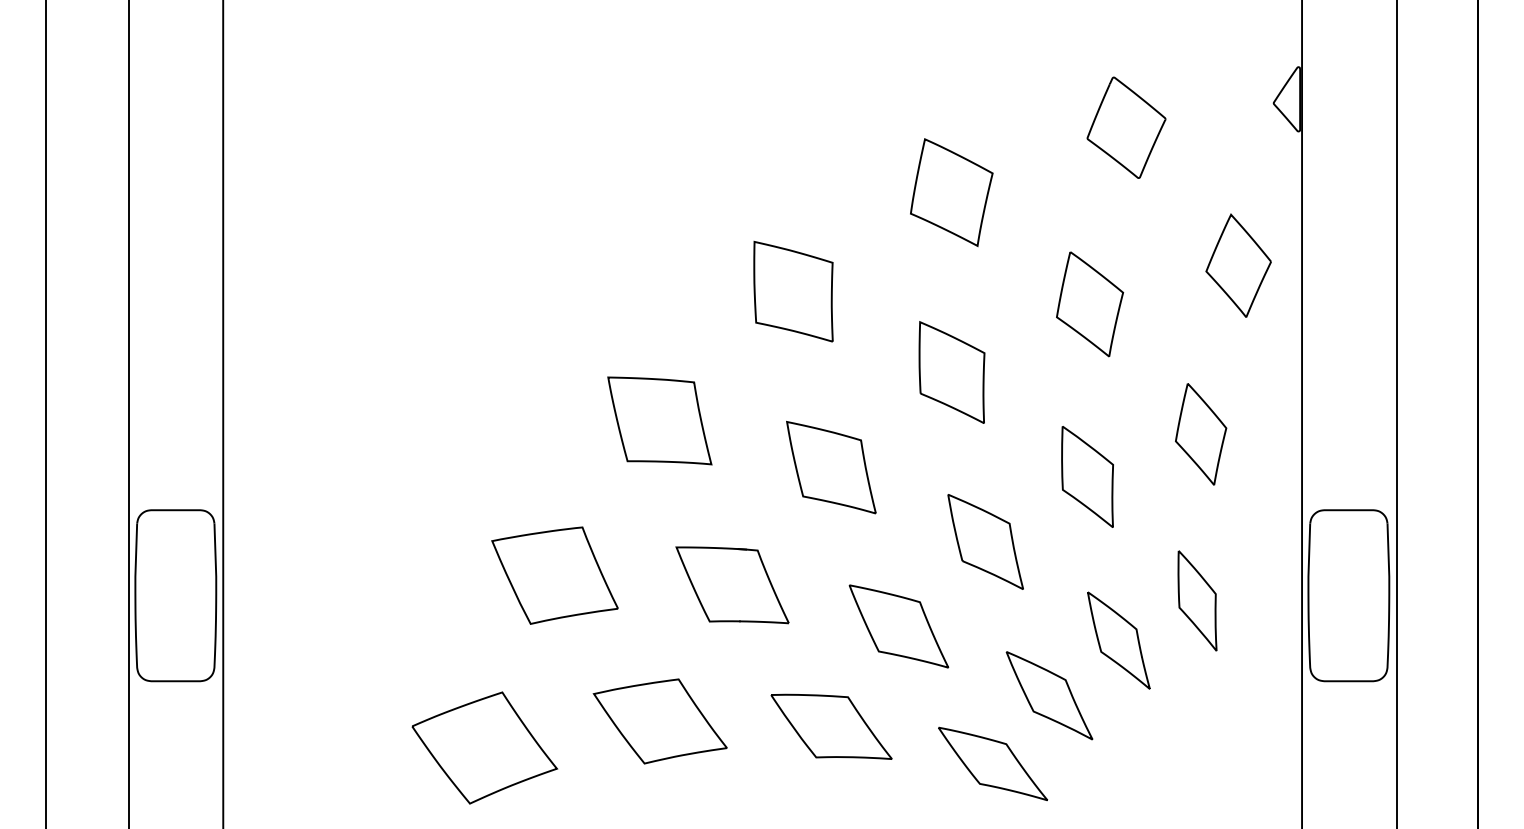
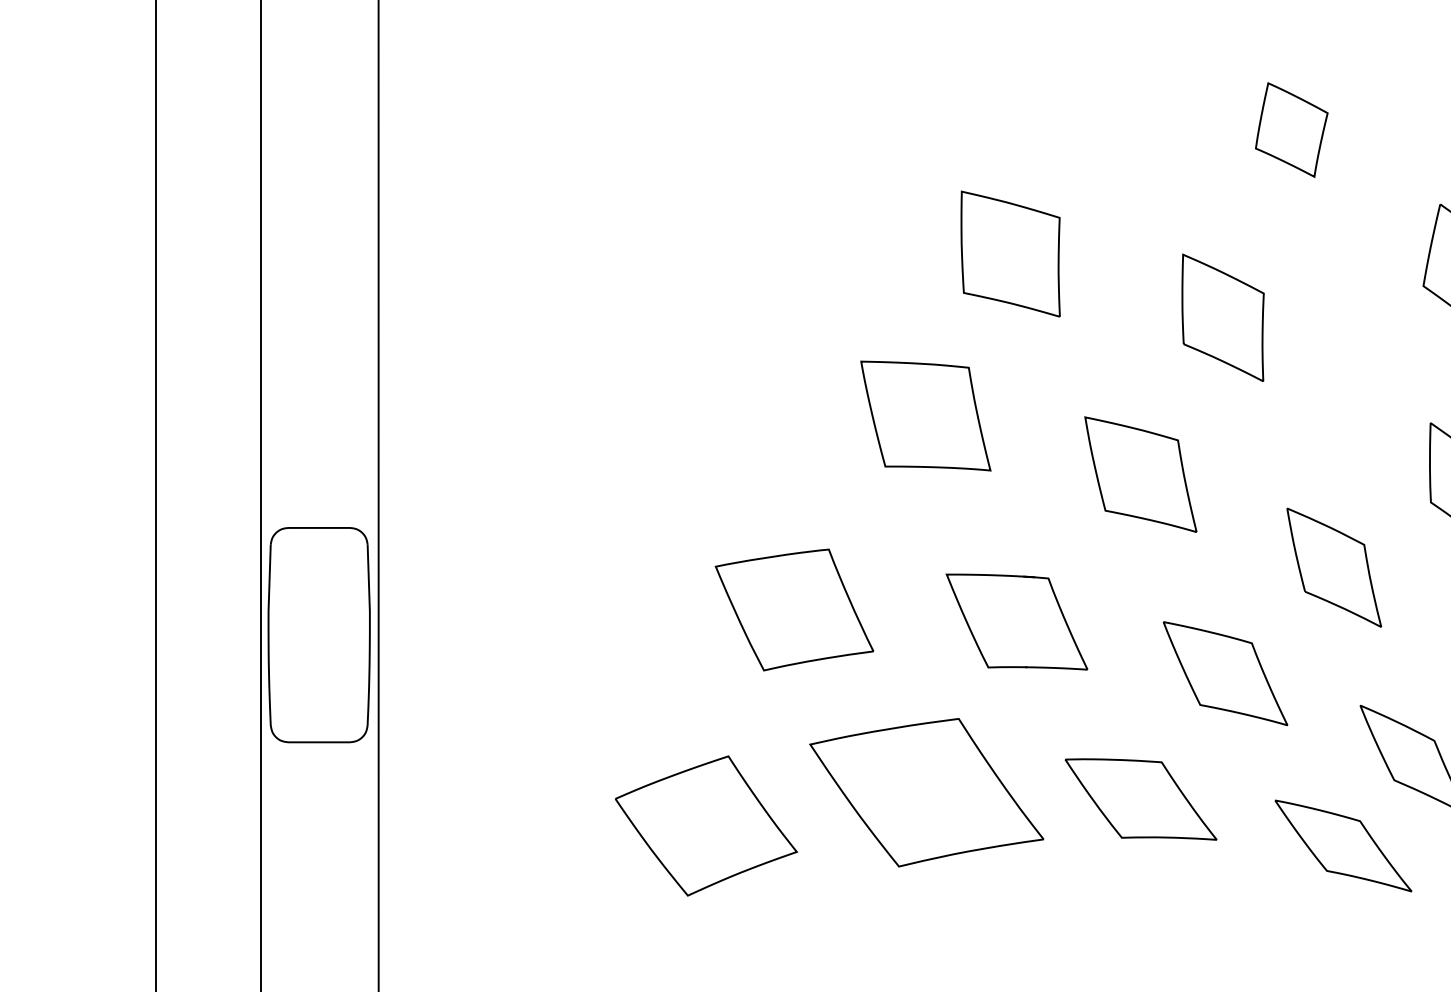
part: (951, 192) -> (1291, 129), size x0.7
part: (793, 291) -> (1010, 253), moved
part: (951, 372) -> (1222, 317), moved
part: (659, 721) -> (925, 792), size x1.4

